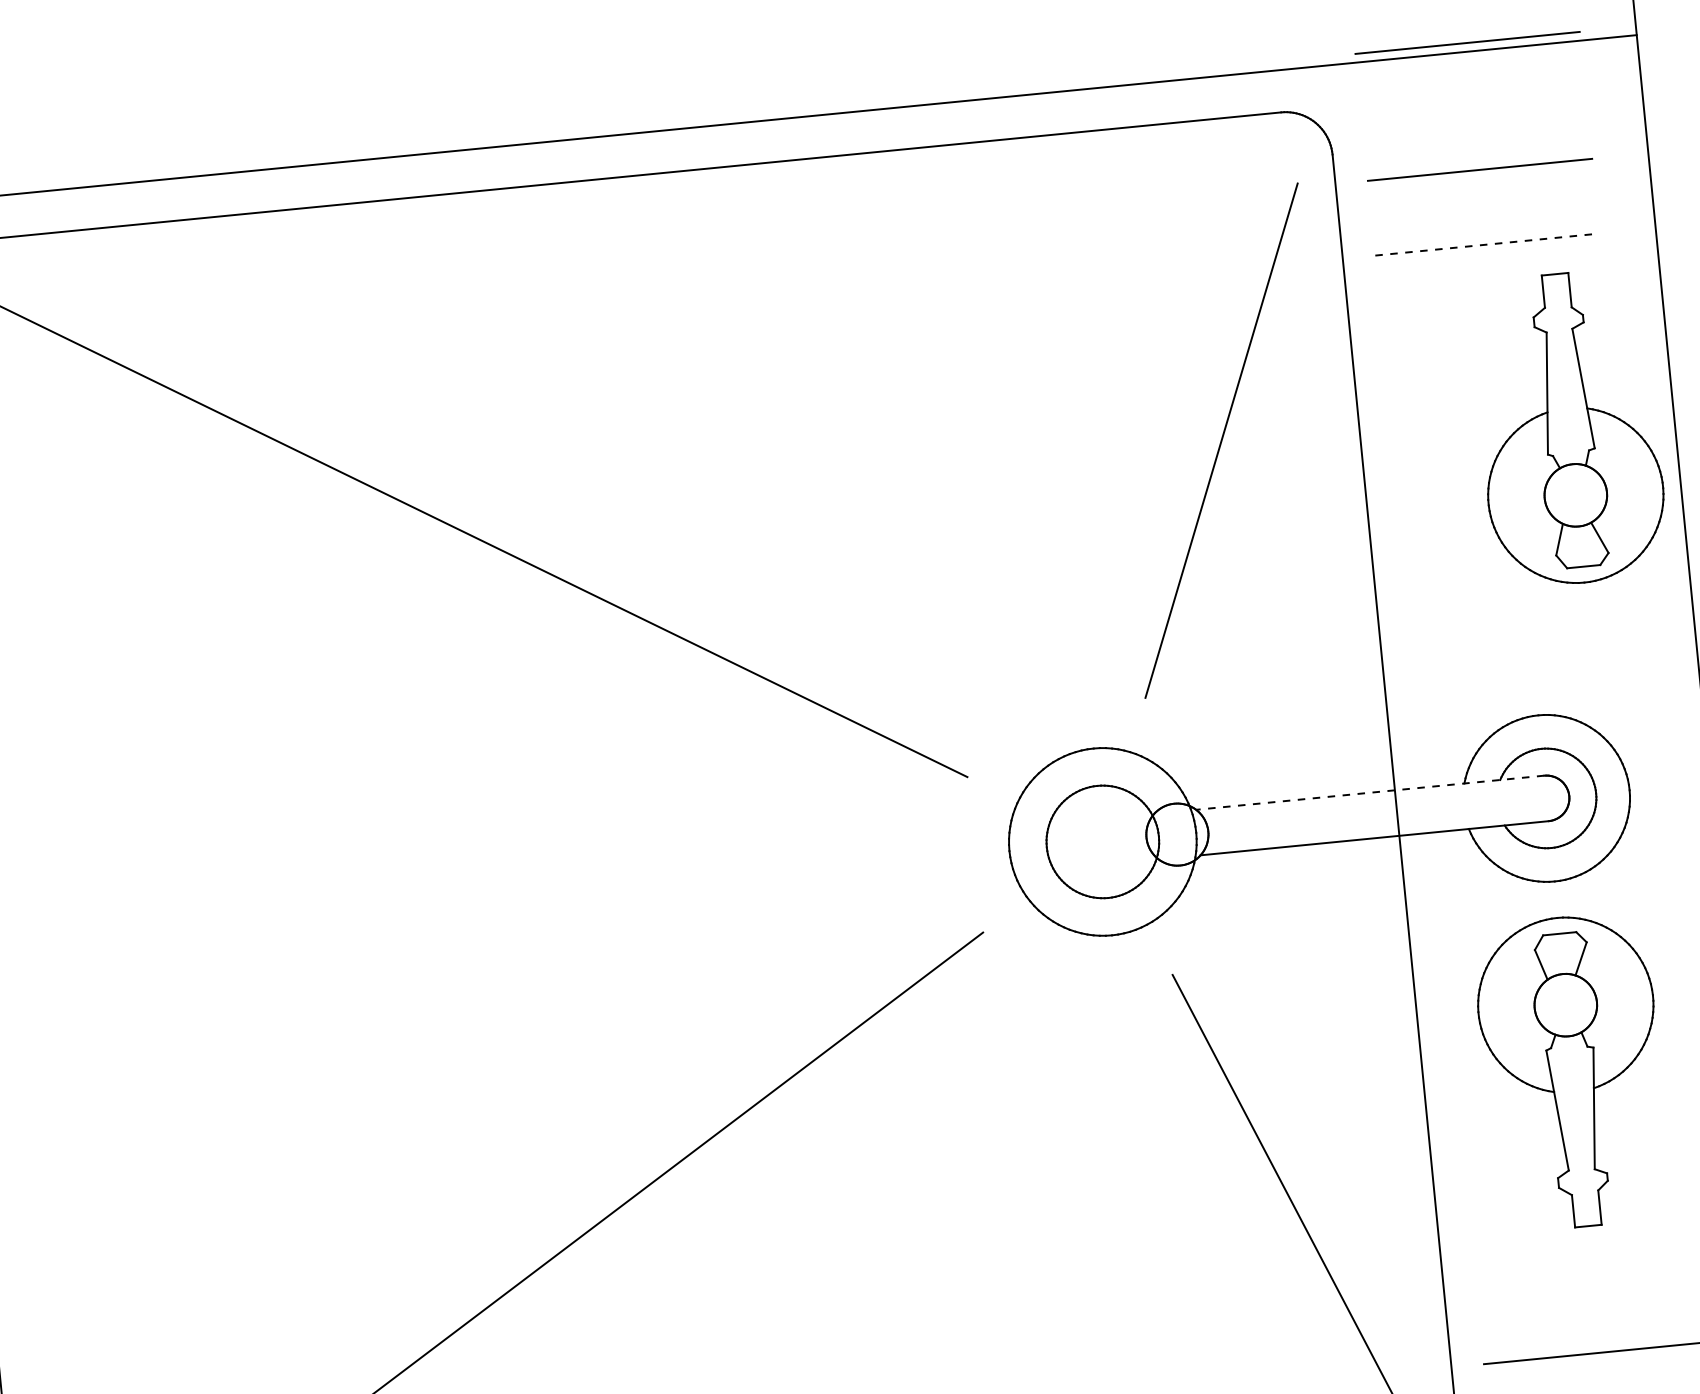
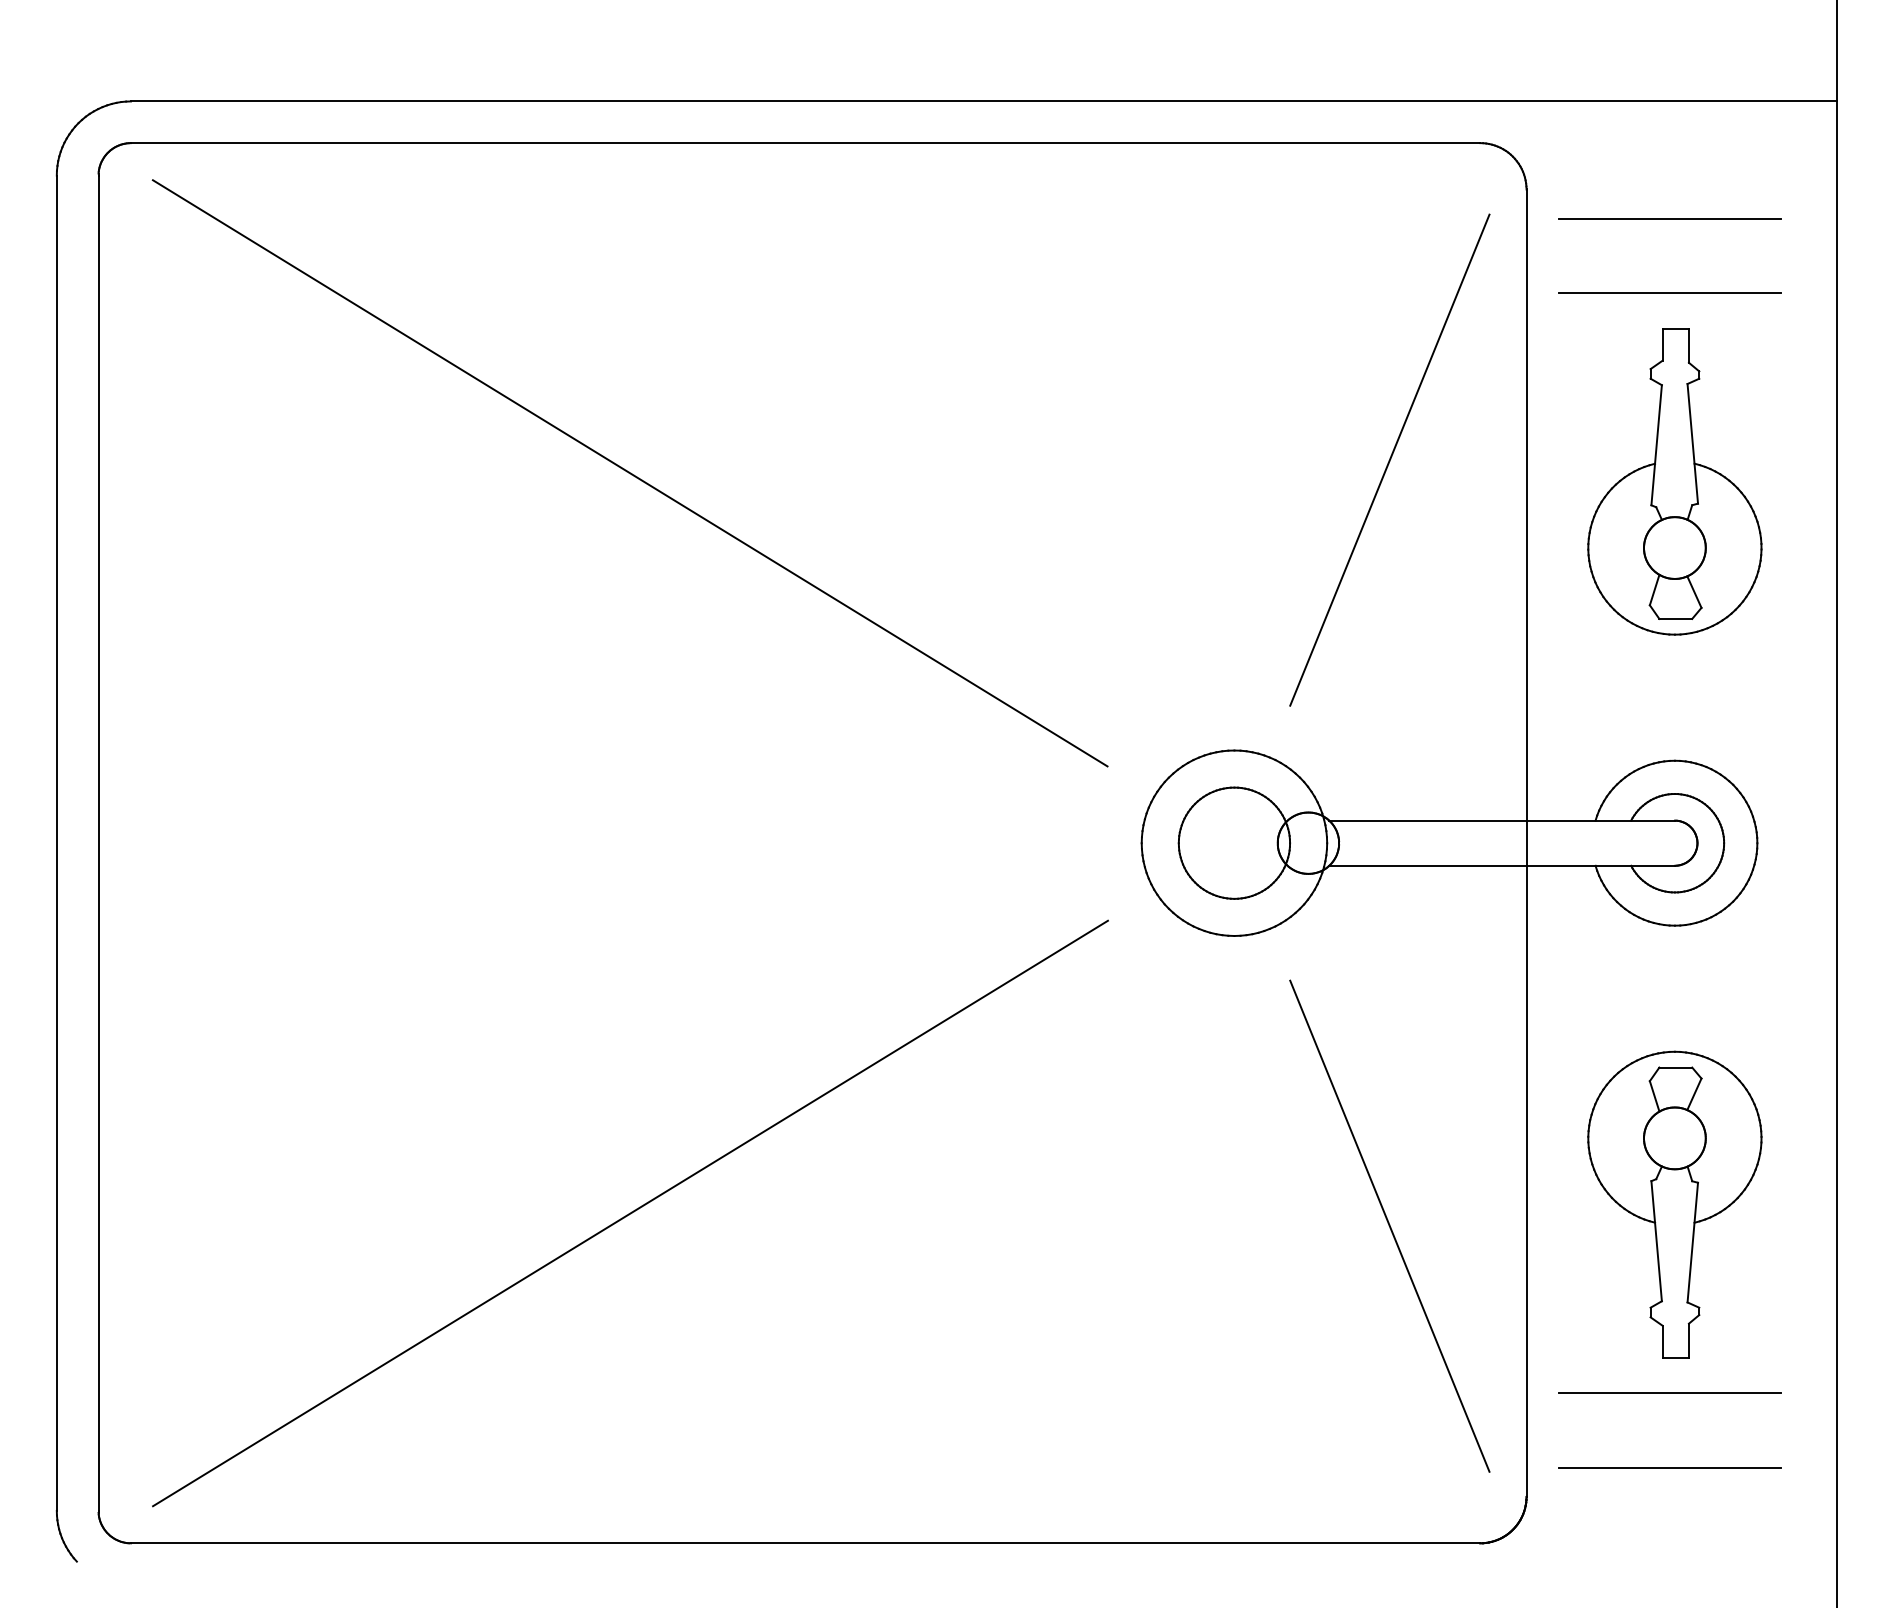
line: (1466, 42) -> (1669, 92), removed
line: (1487, 244) -> (1670, 292), dashed -> solid
part: (1568, 428) -> (1674, 481), moved
line: (1370, 792) -> (1502, 820), dashed -> solid
part: (1571, 1071) -> (1674, 1204), moved

